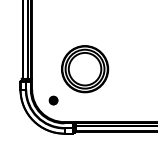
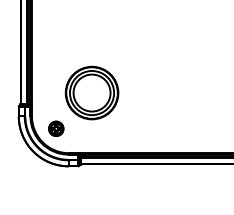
part: (53, 100) -> (56, 128), size x1.67

